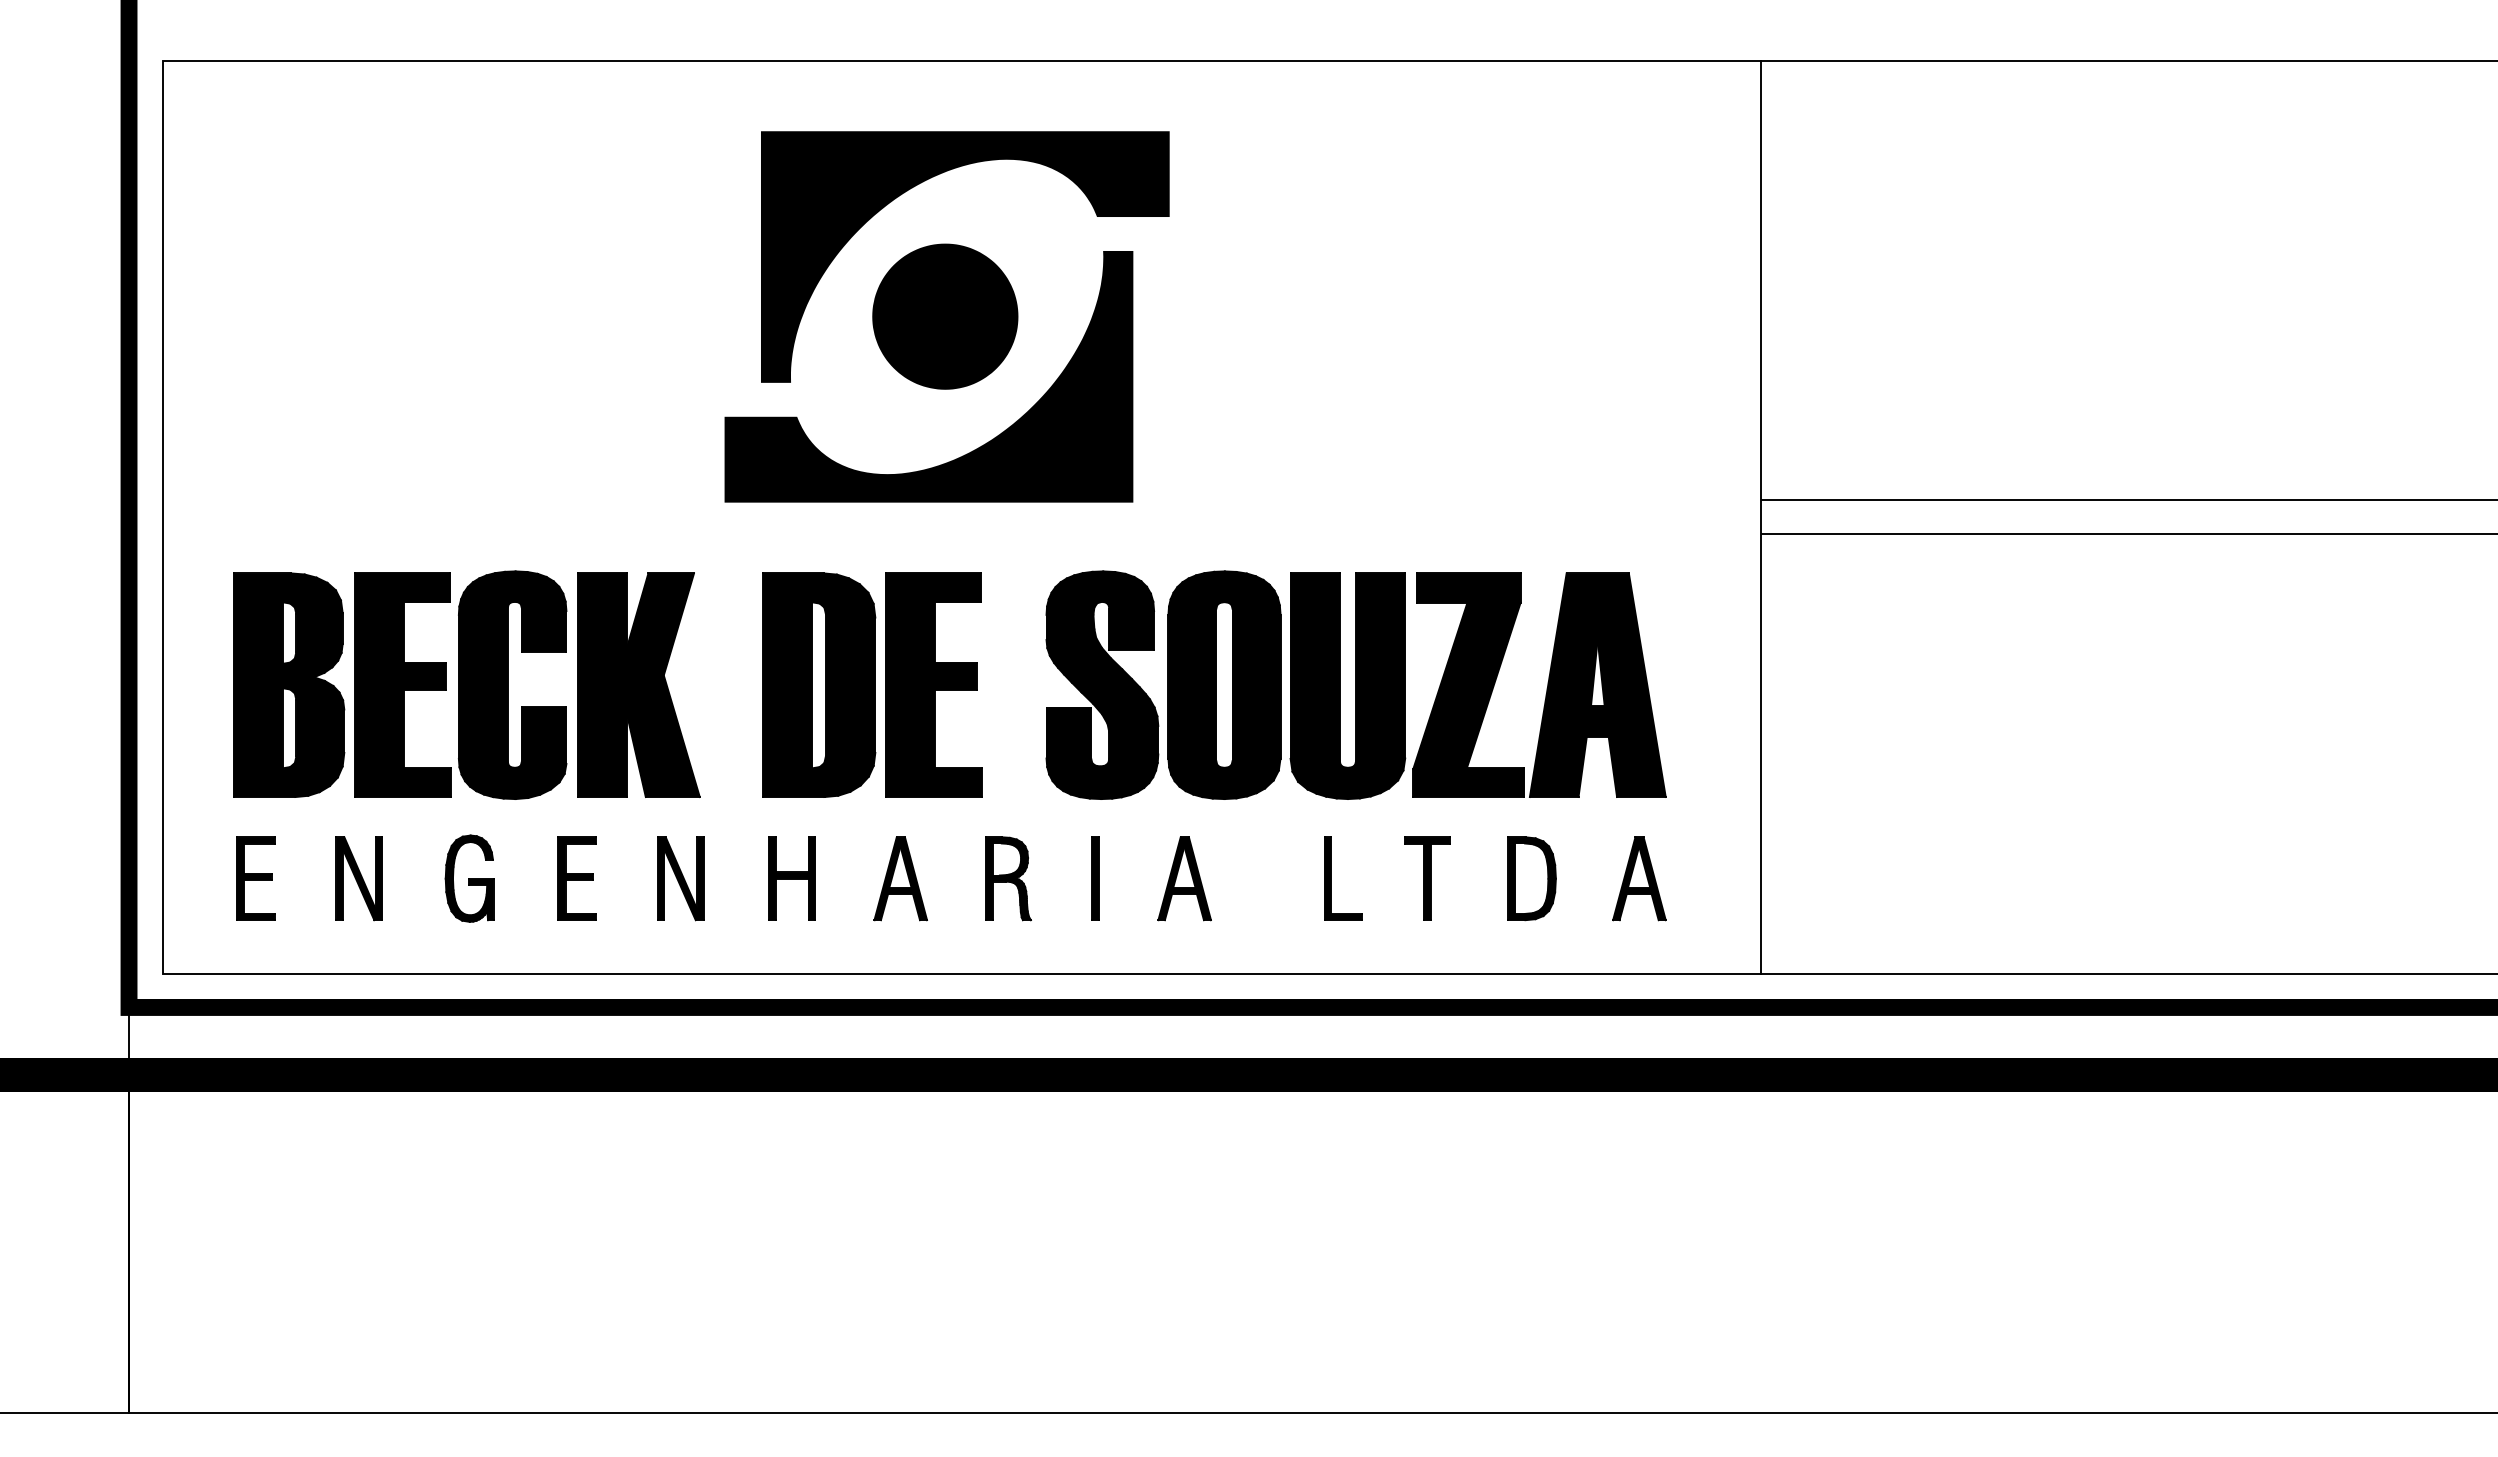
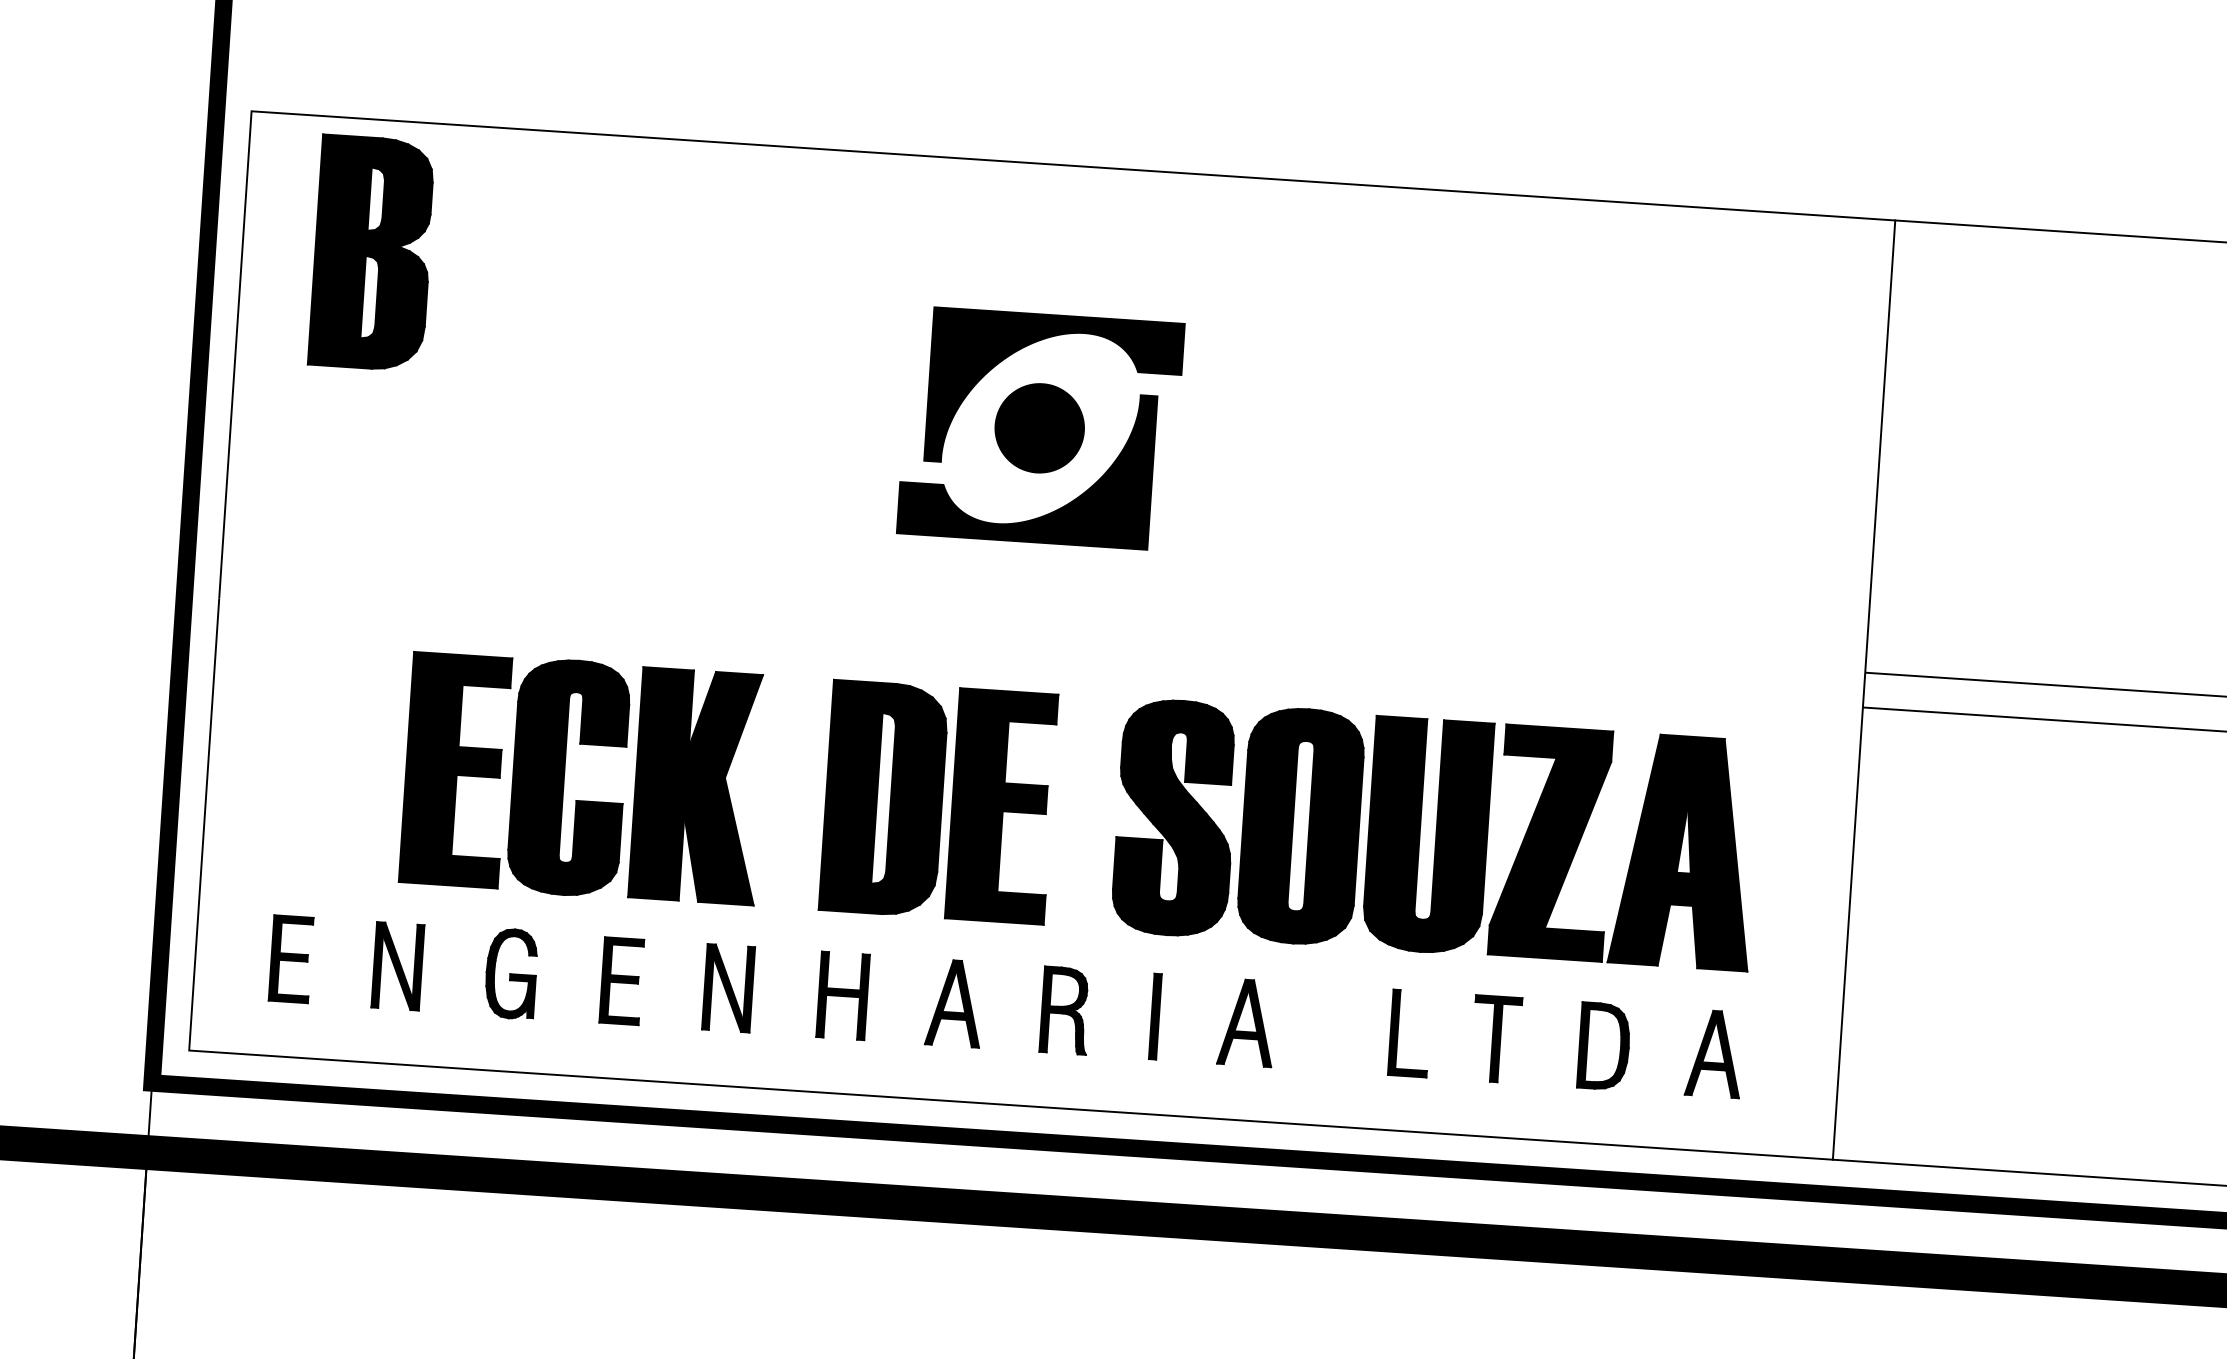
part: (946, 316) -> (1040, 428), size x0.6
part: (289, 684) -> (373, 252), moved

